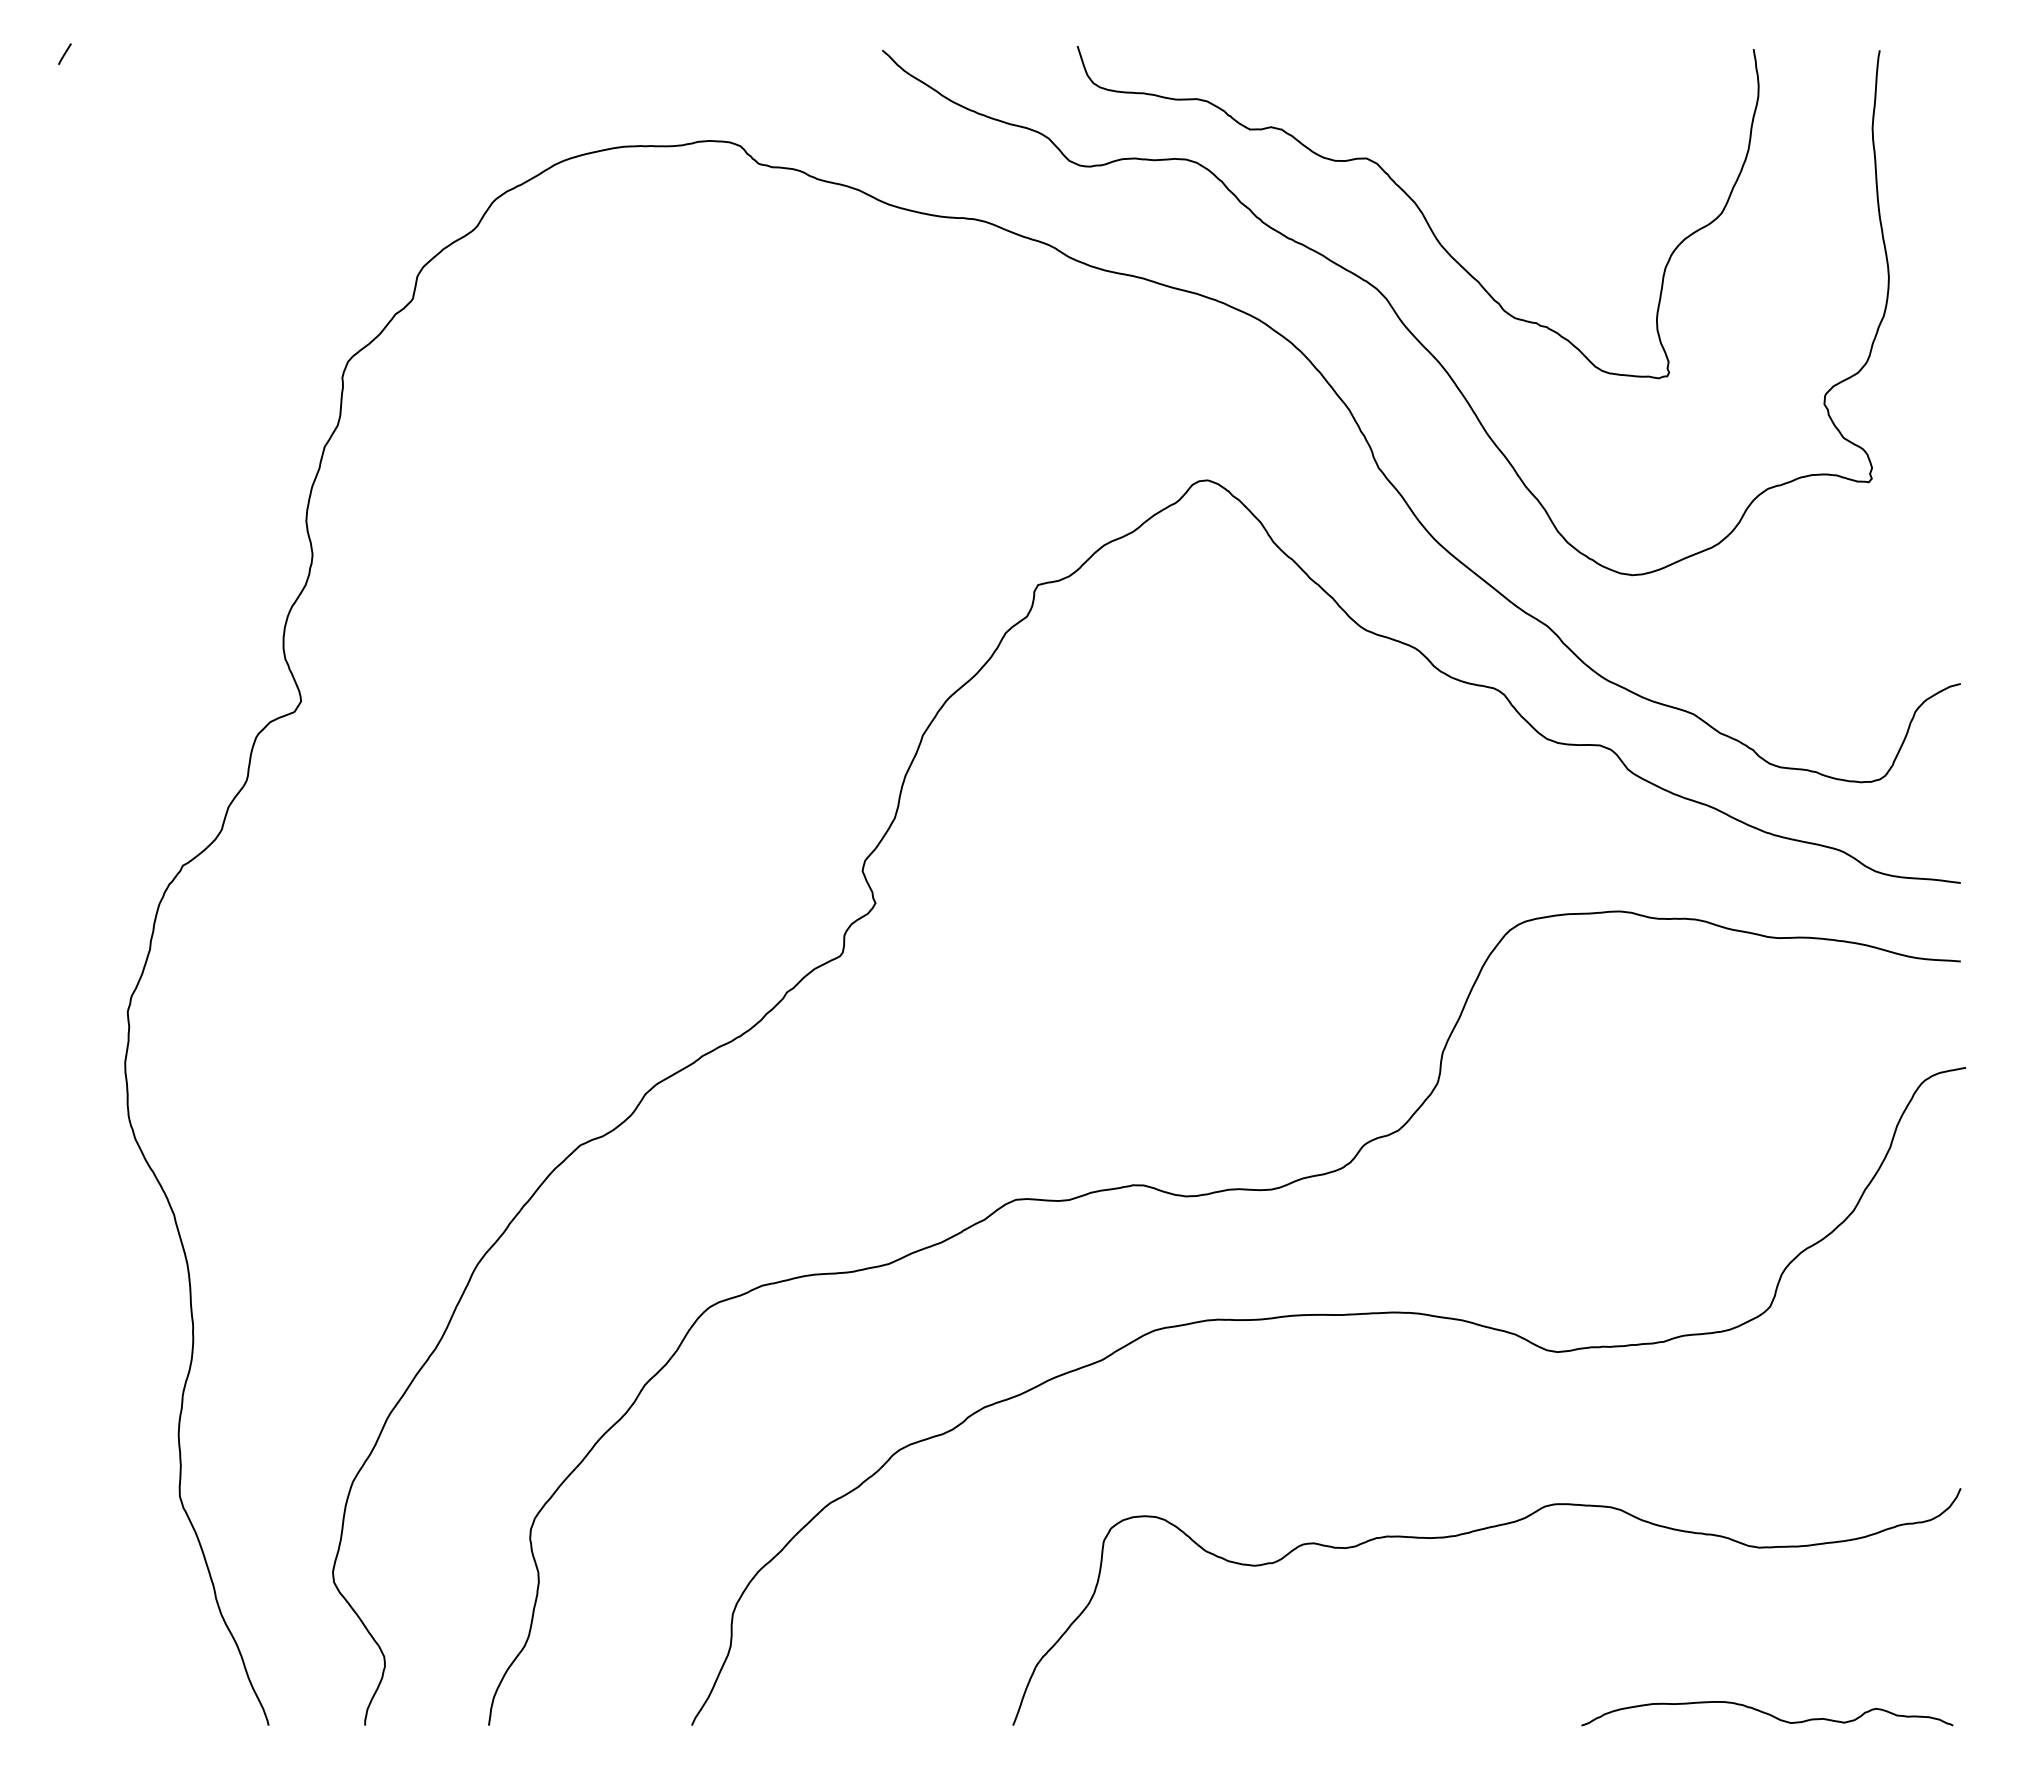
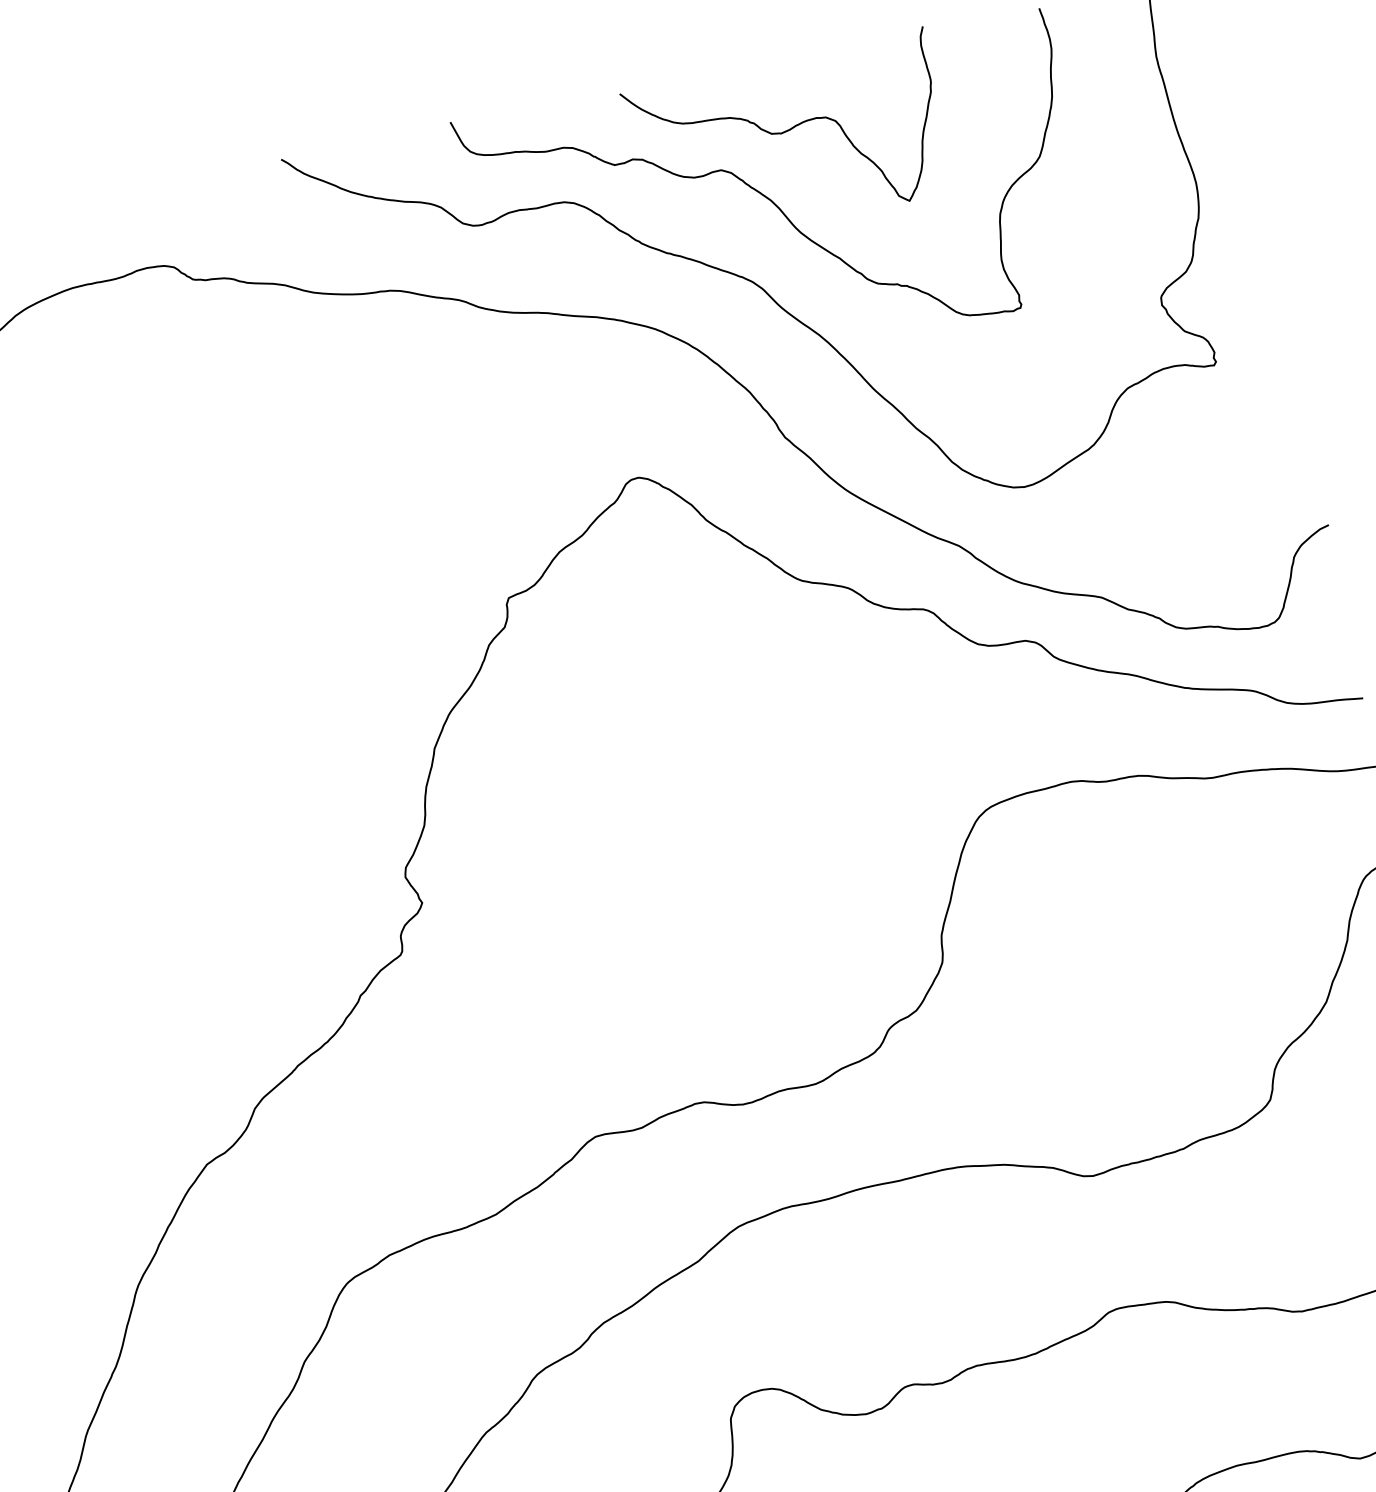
curve: (1444, 131) -> (784, 133), added

